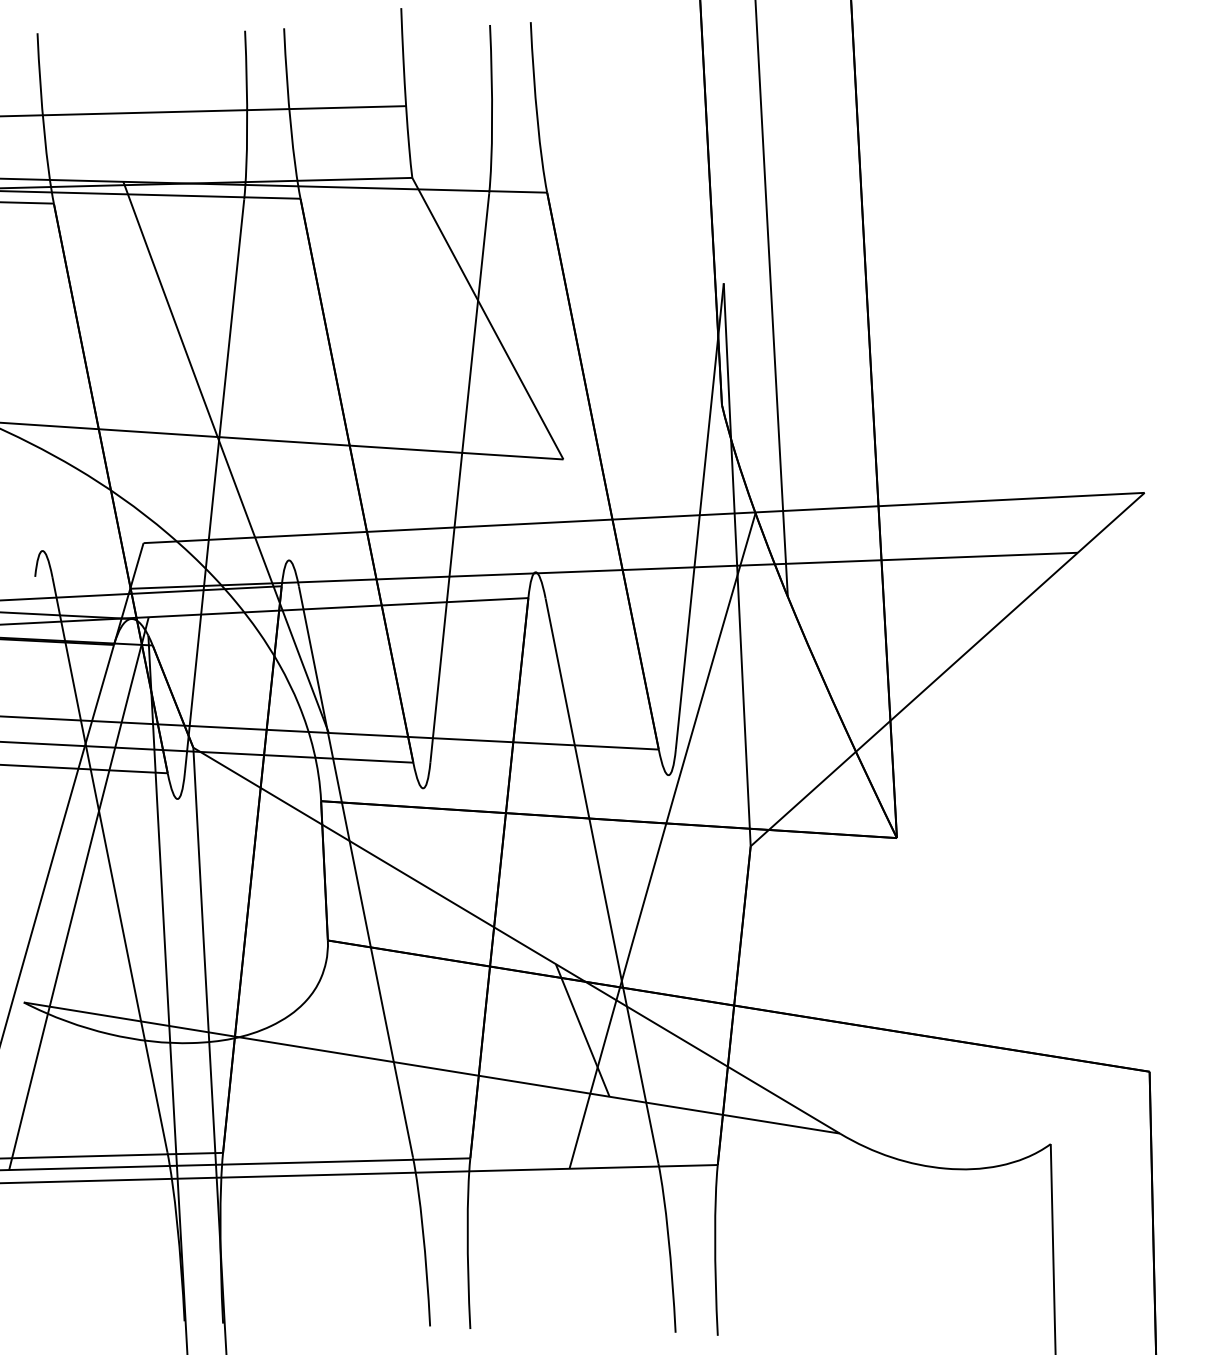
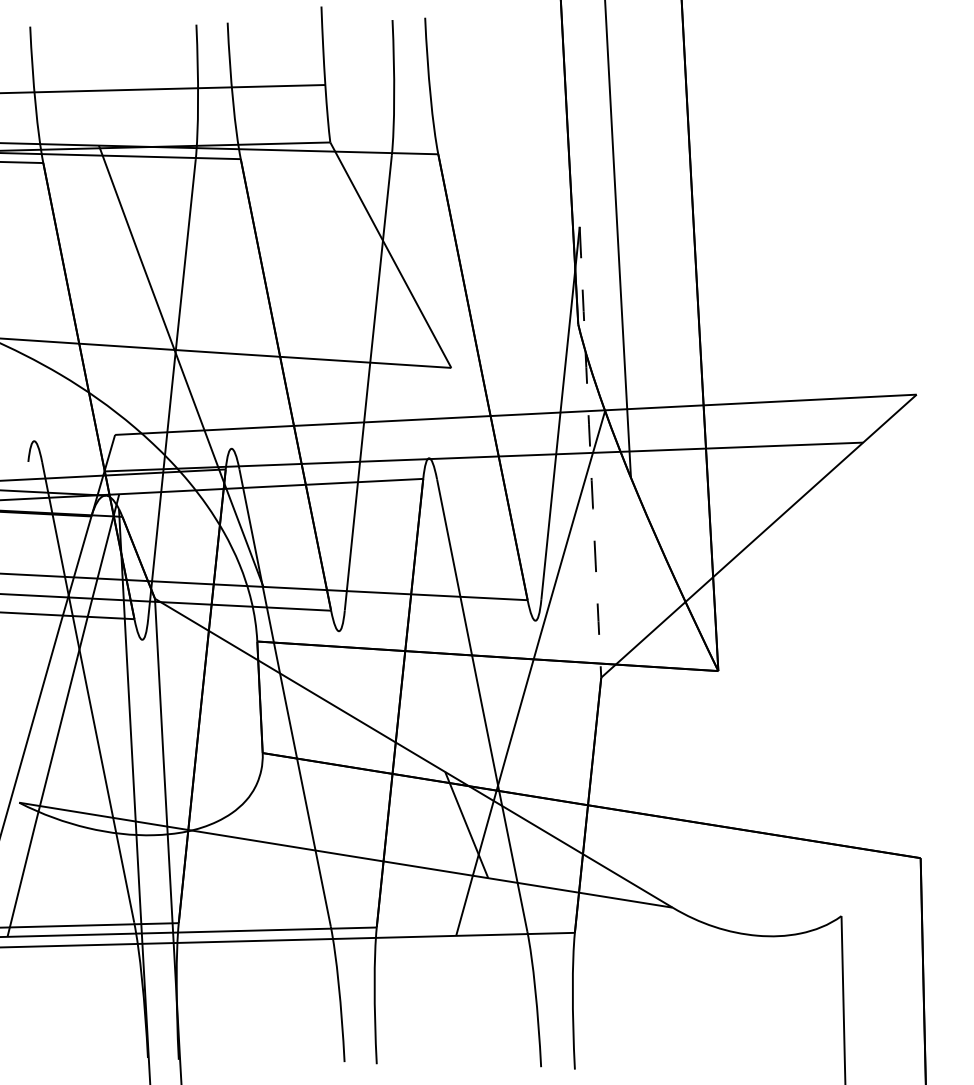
arc: (737, 564) -> (590, 452), solid -> dashed

